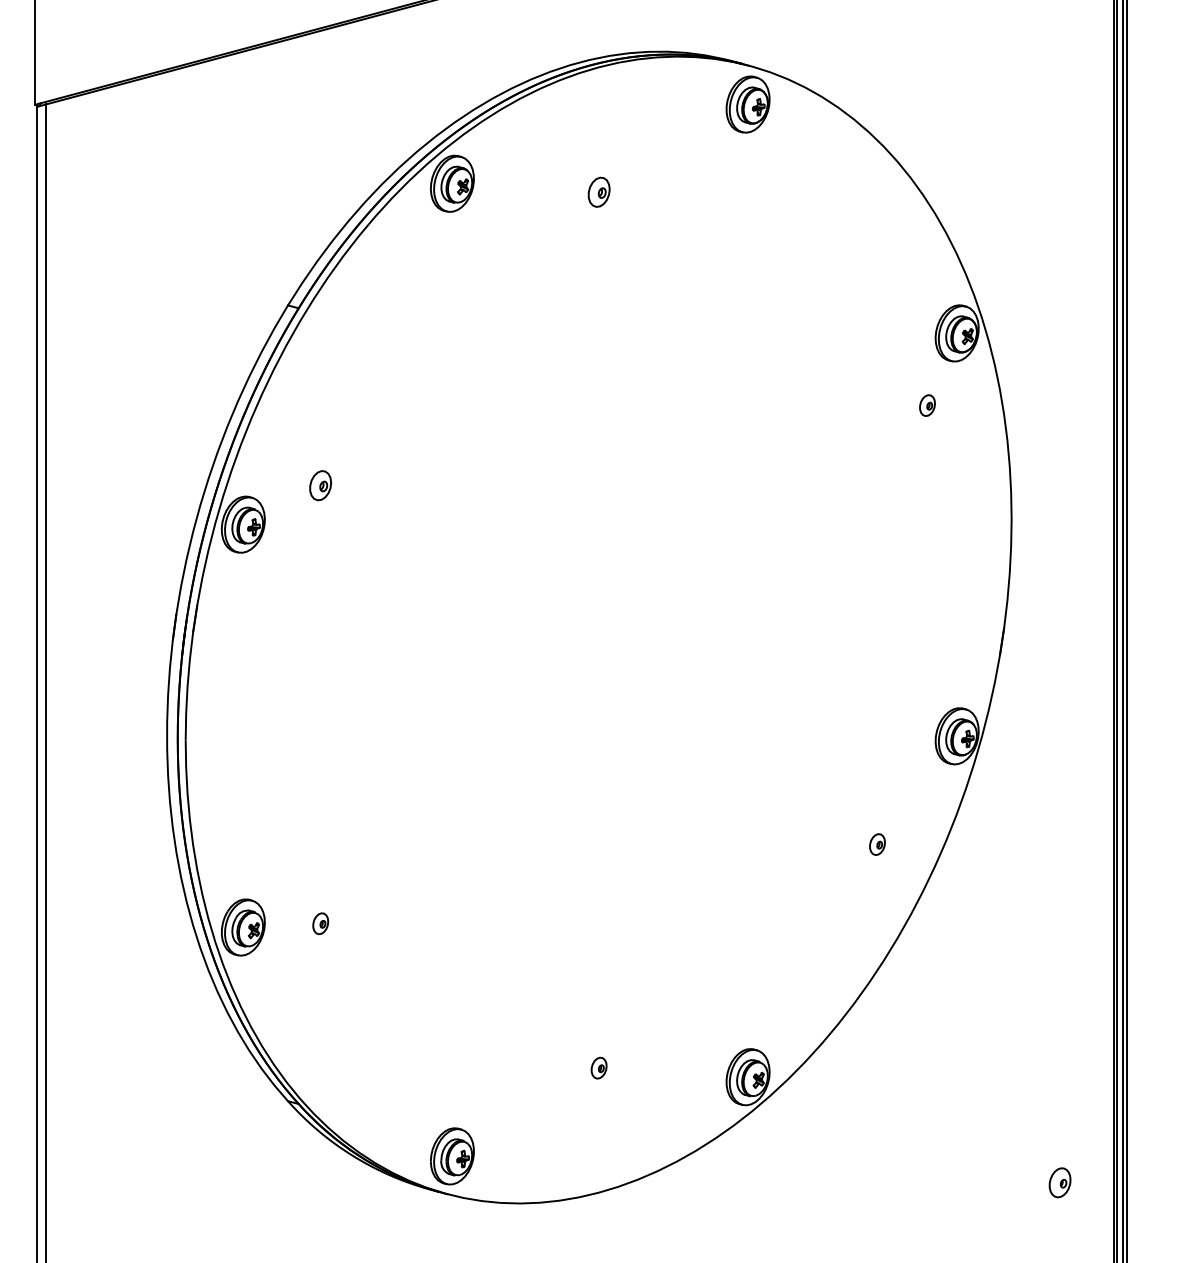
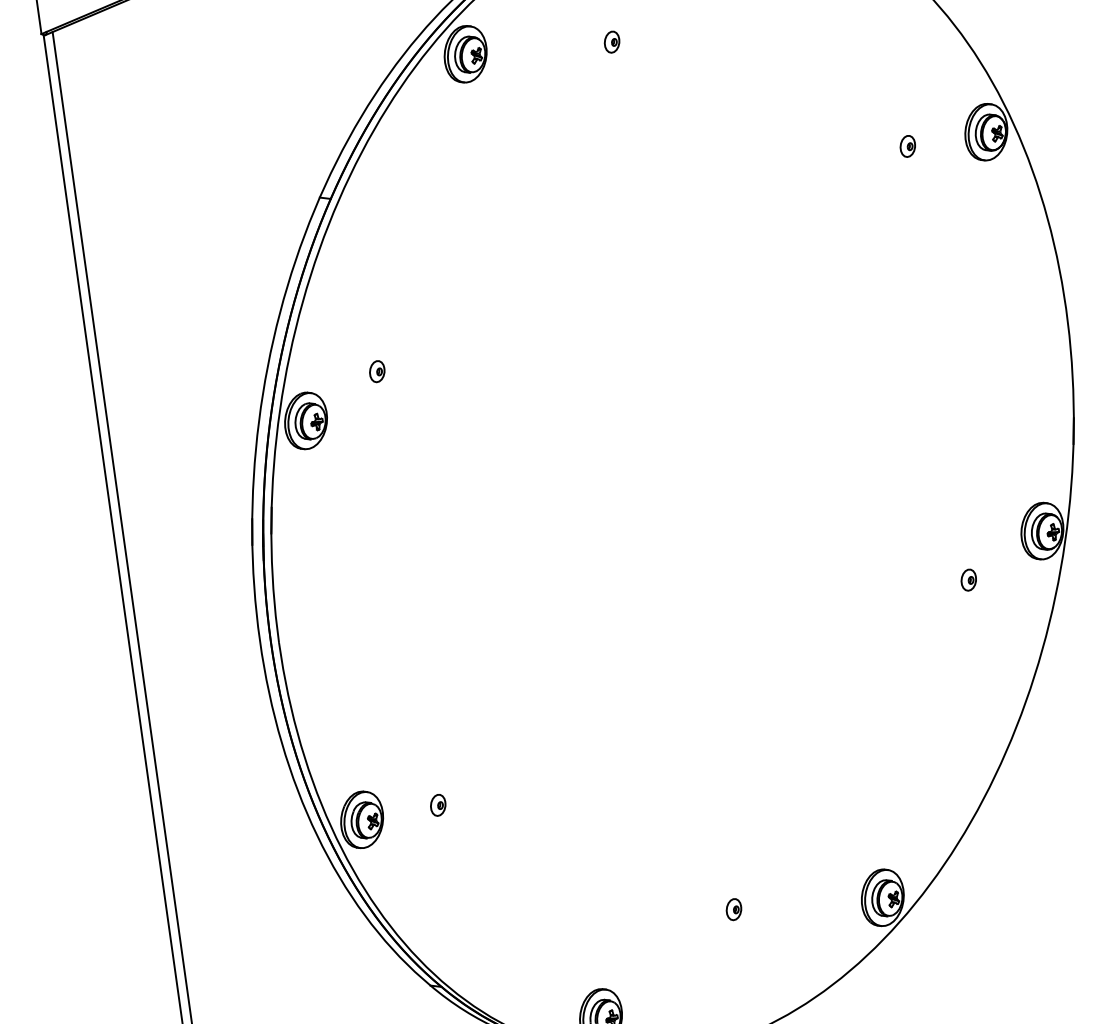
part: (598, 191) -> (611, 41), size x0.71
part: (927, 405) -> (907, 146), moved
part: (320, 485) -> (377, 371), size x0.71
part: (877, 844) -> (968, 580), moved

